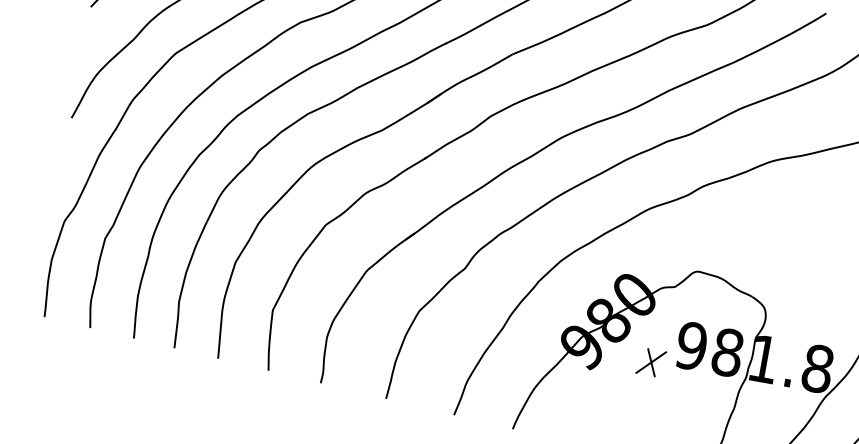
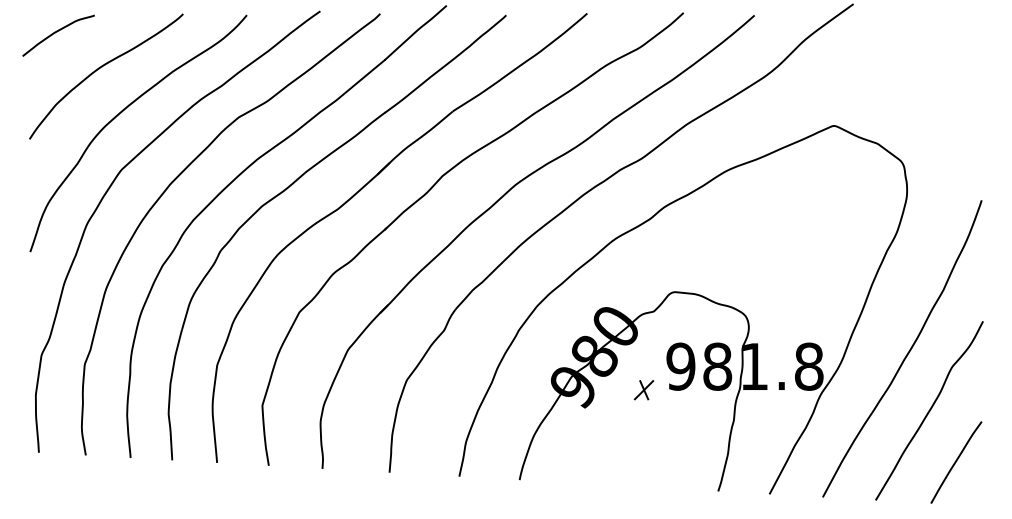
part: (650, 362) -> (643, 390), size x0.71

